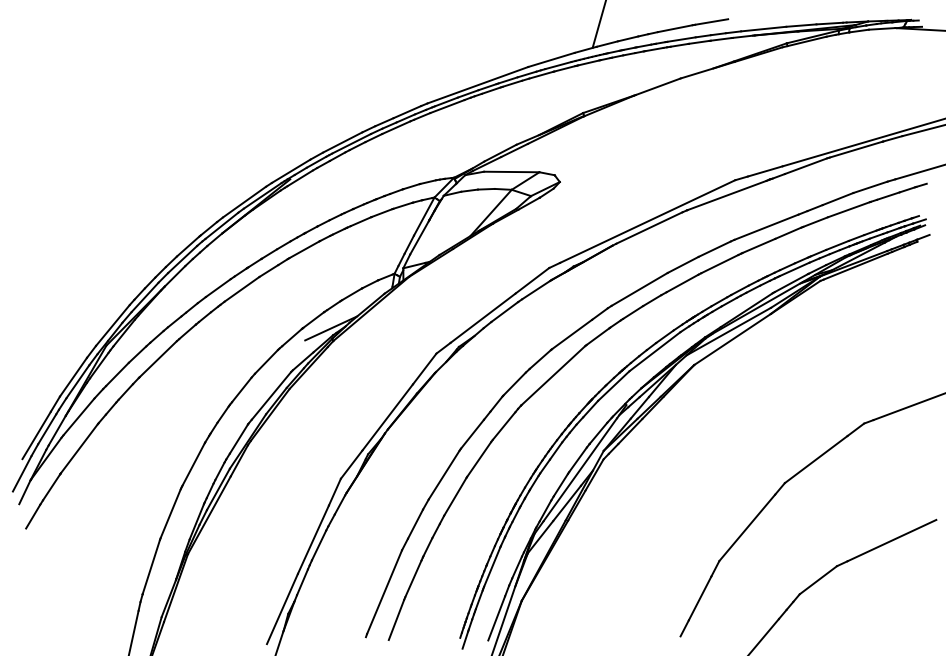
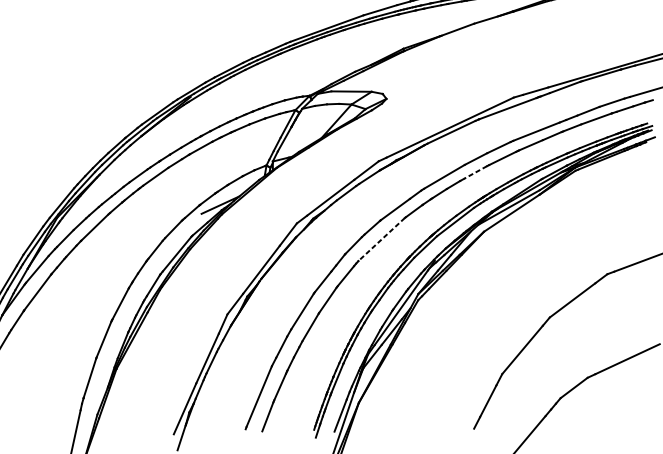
line: (682, 283) -> (475, 172), solid -> dashed
line: (553, 375) -> (381, 239), solid -> dashed

